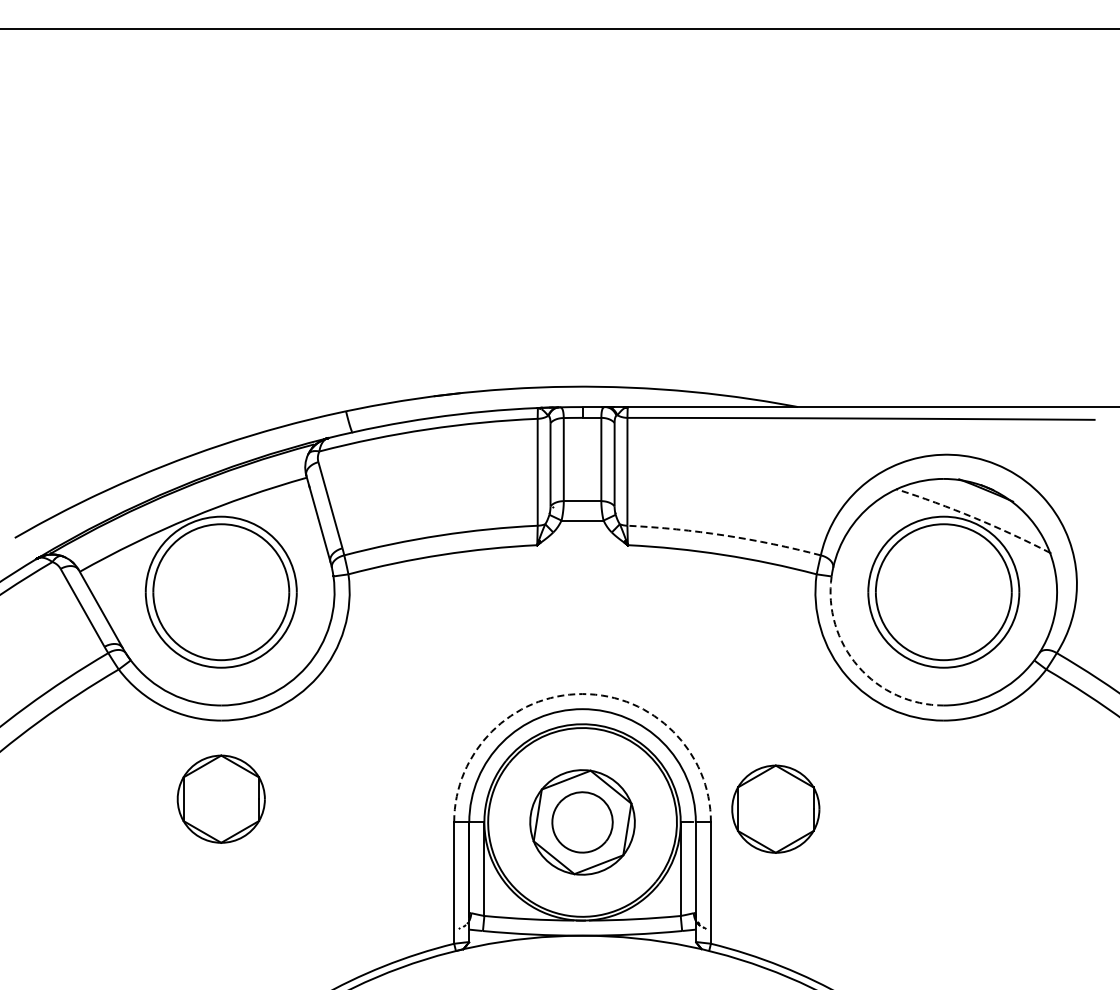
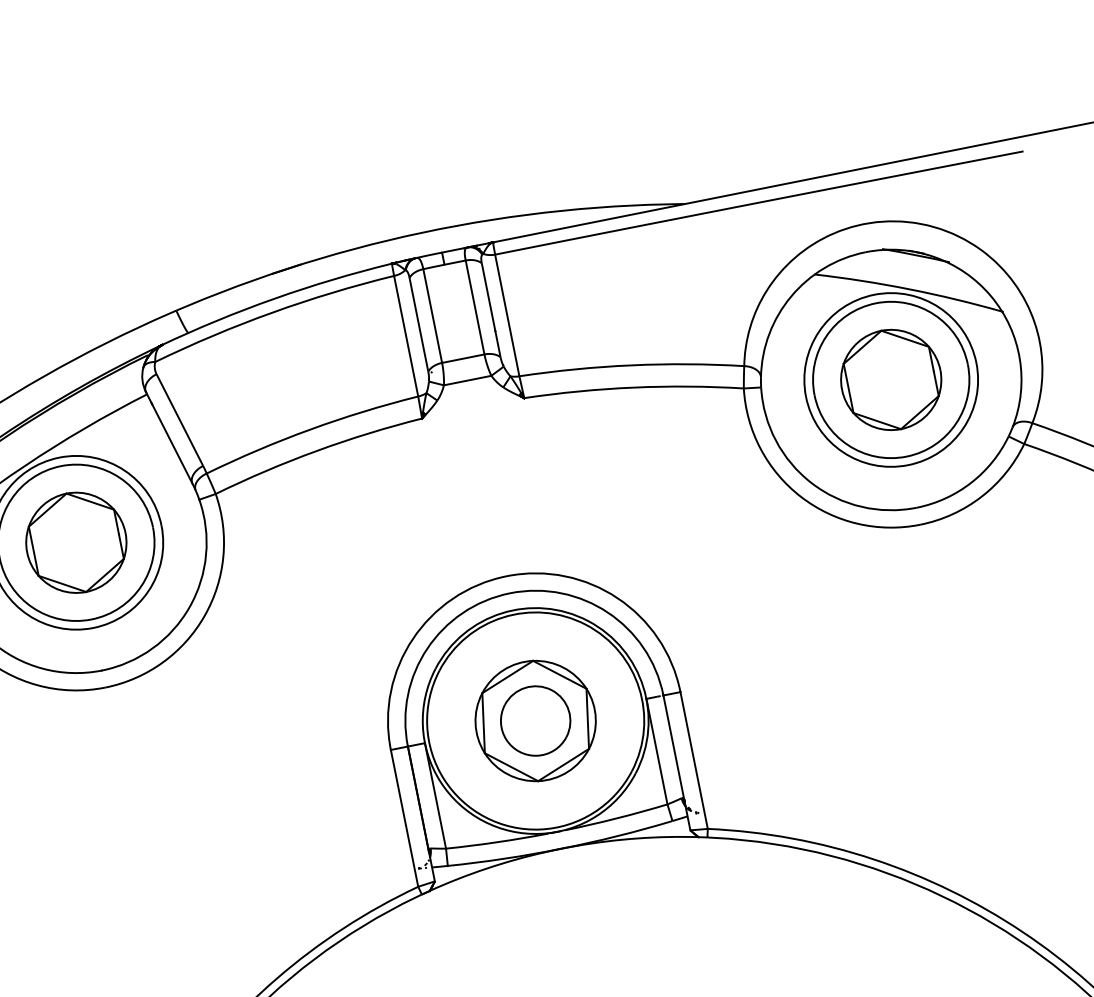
arc: (974, 517) -> (908, 288), dashed -> solid
arc: (724, 535) -> (631, 365), dashed -> solid
arc: (858, 666) -> (811, 482), dashed -> solid
arc: (582, 694) -> (506, 576), dashed -> solid
part: (220, 798) -> (75, 542), moved
part: (775, 808) -> (890, 379), moved

